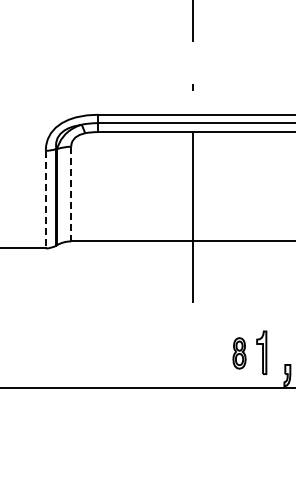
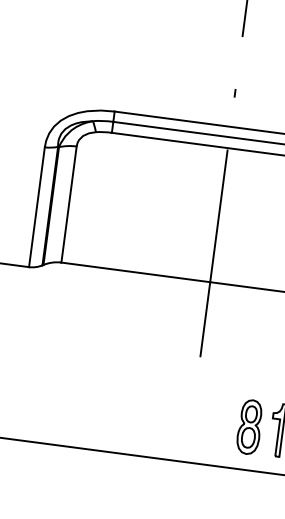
line: (71, 194) -> (69, 205), dashed -> solid
line: (45, 199) -> (36, 207), dashed -> solid
part: (239, 353) -> (249, 427), size x1.43

